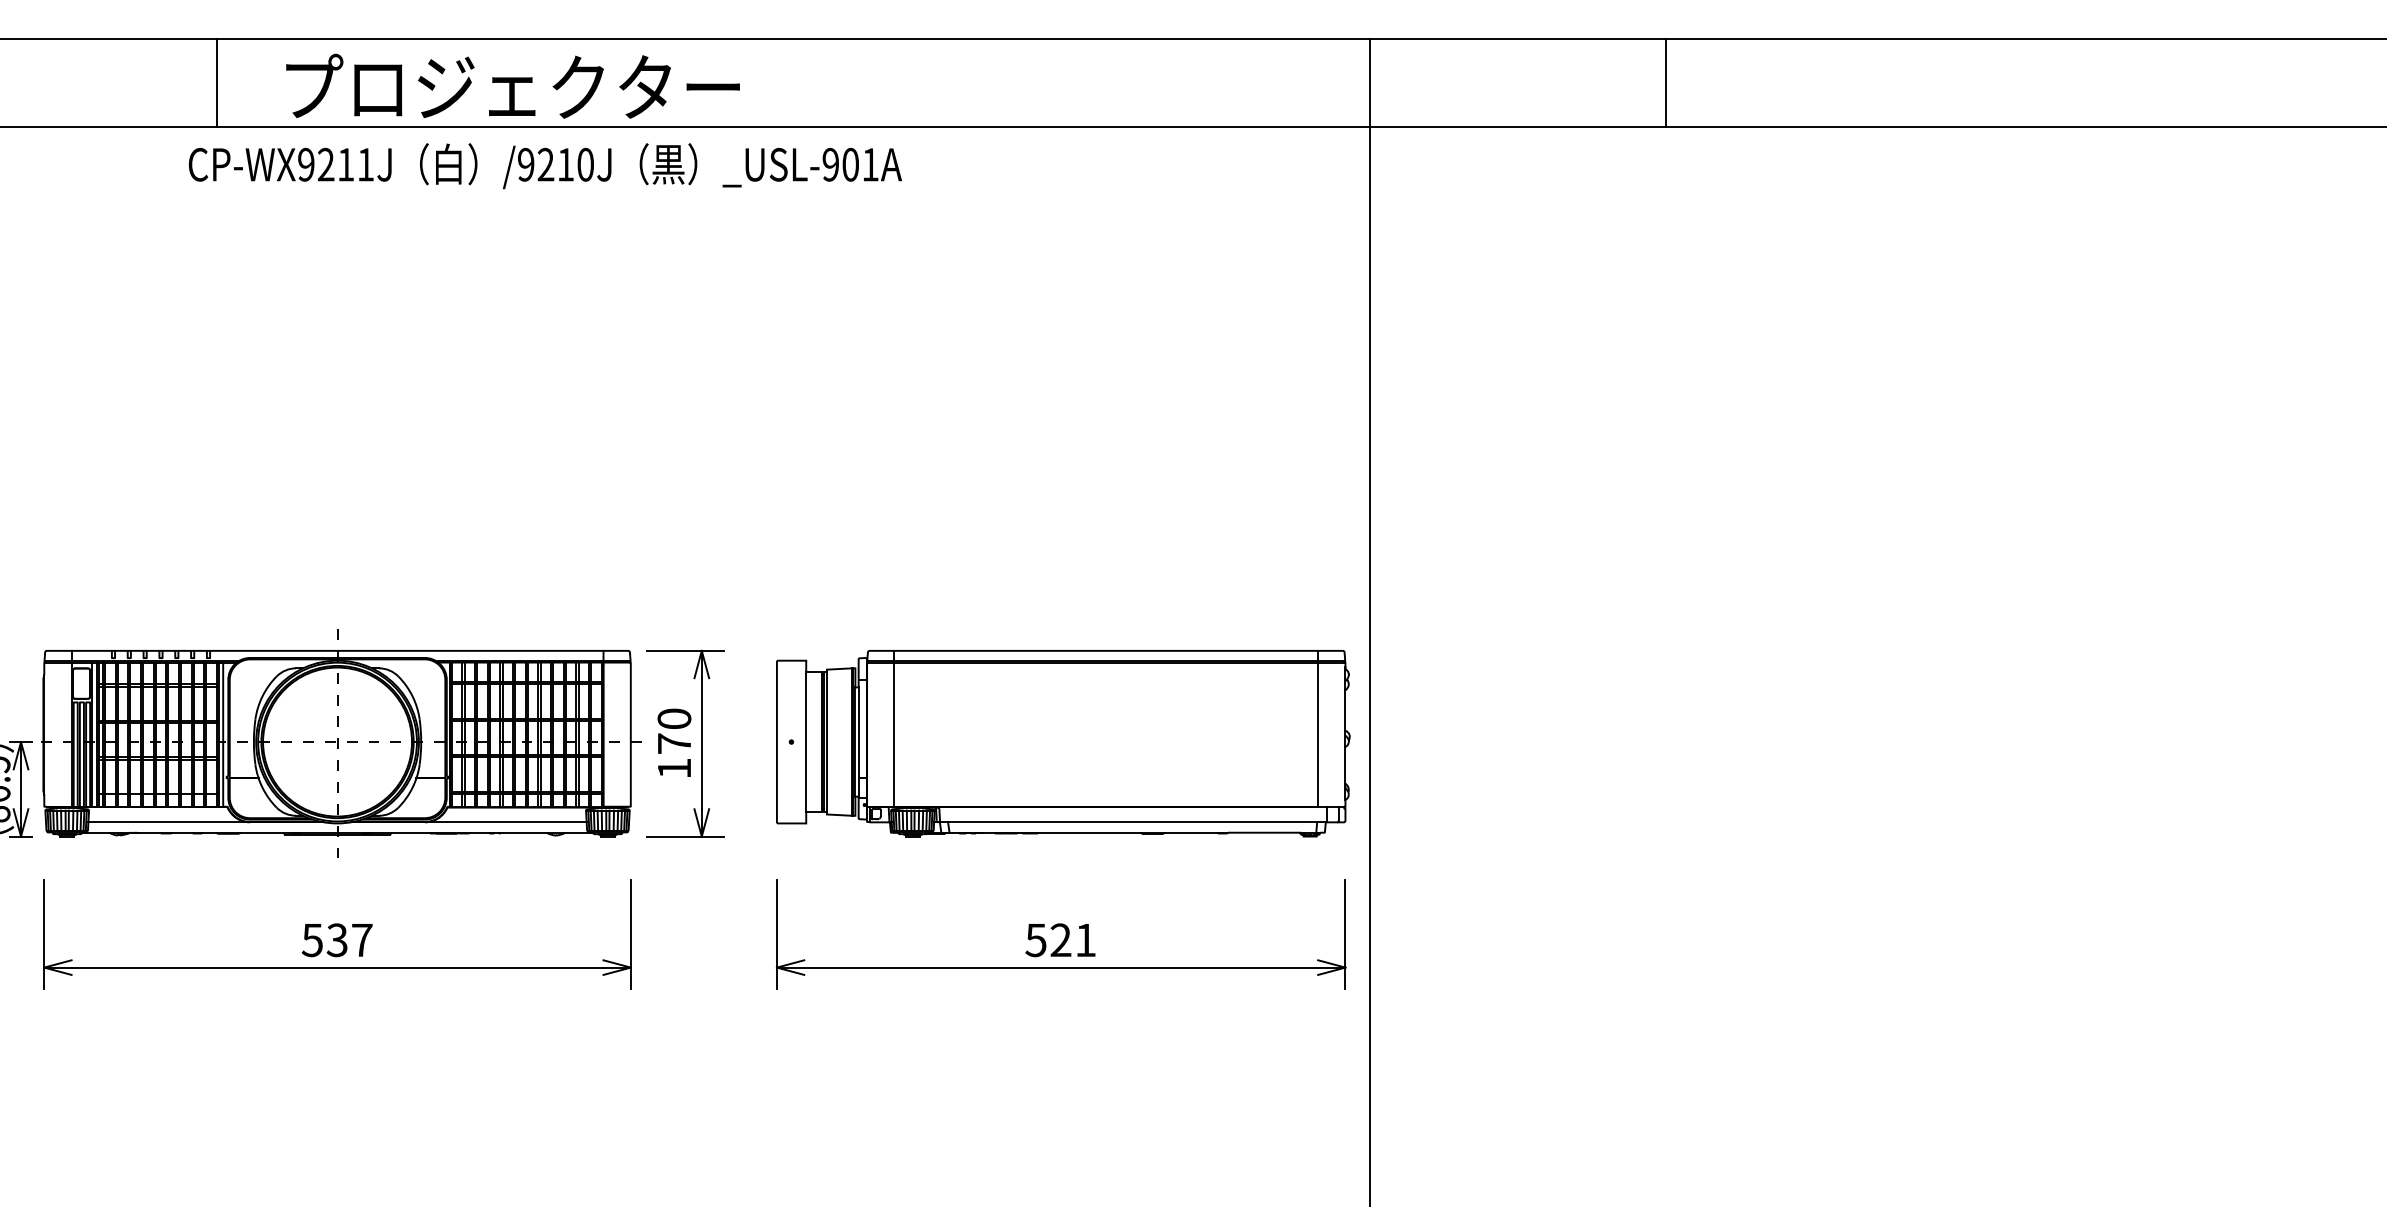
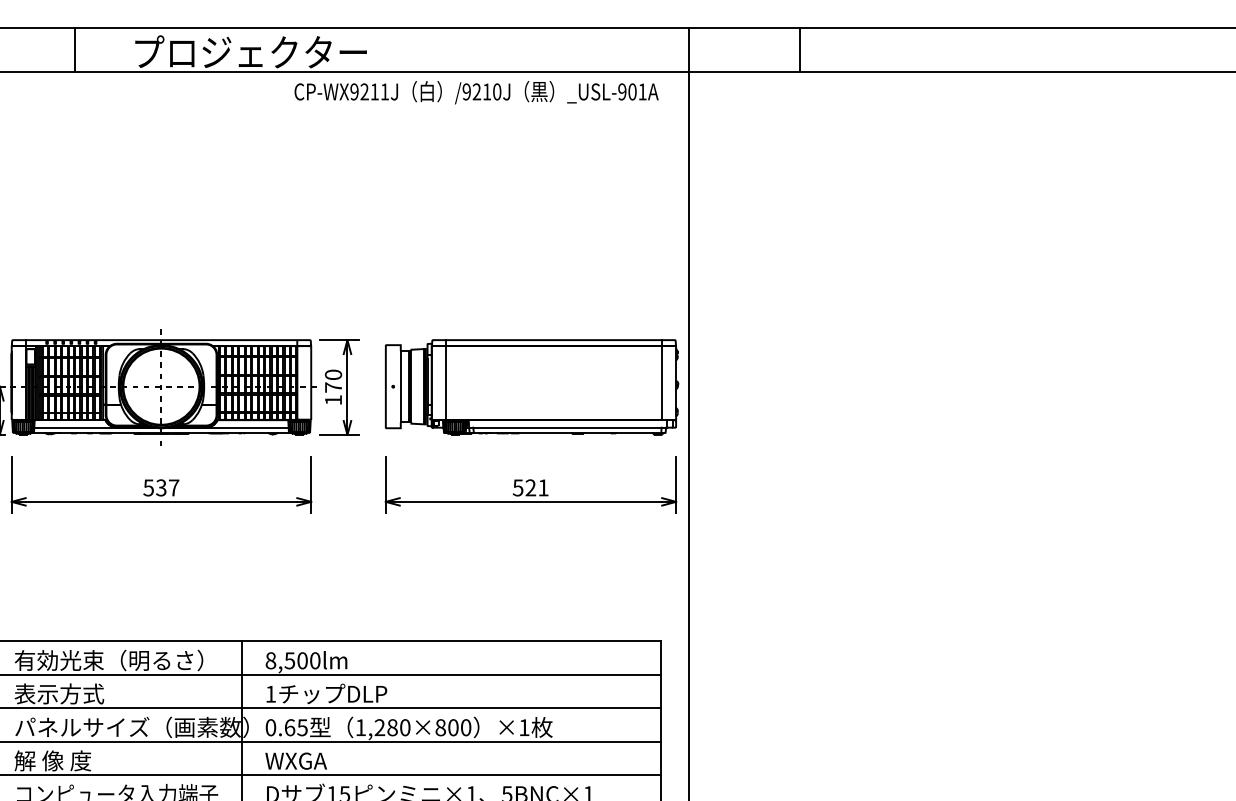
line: (218, 81) -> (75, 49), moved
line: (1667, 81) -> (800, 49), moved
text: (545, 165) -> (476, 92), moved

